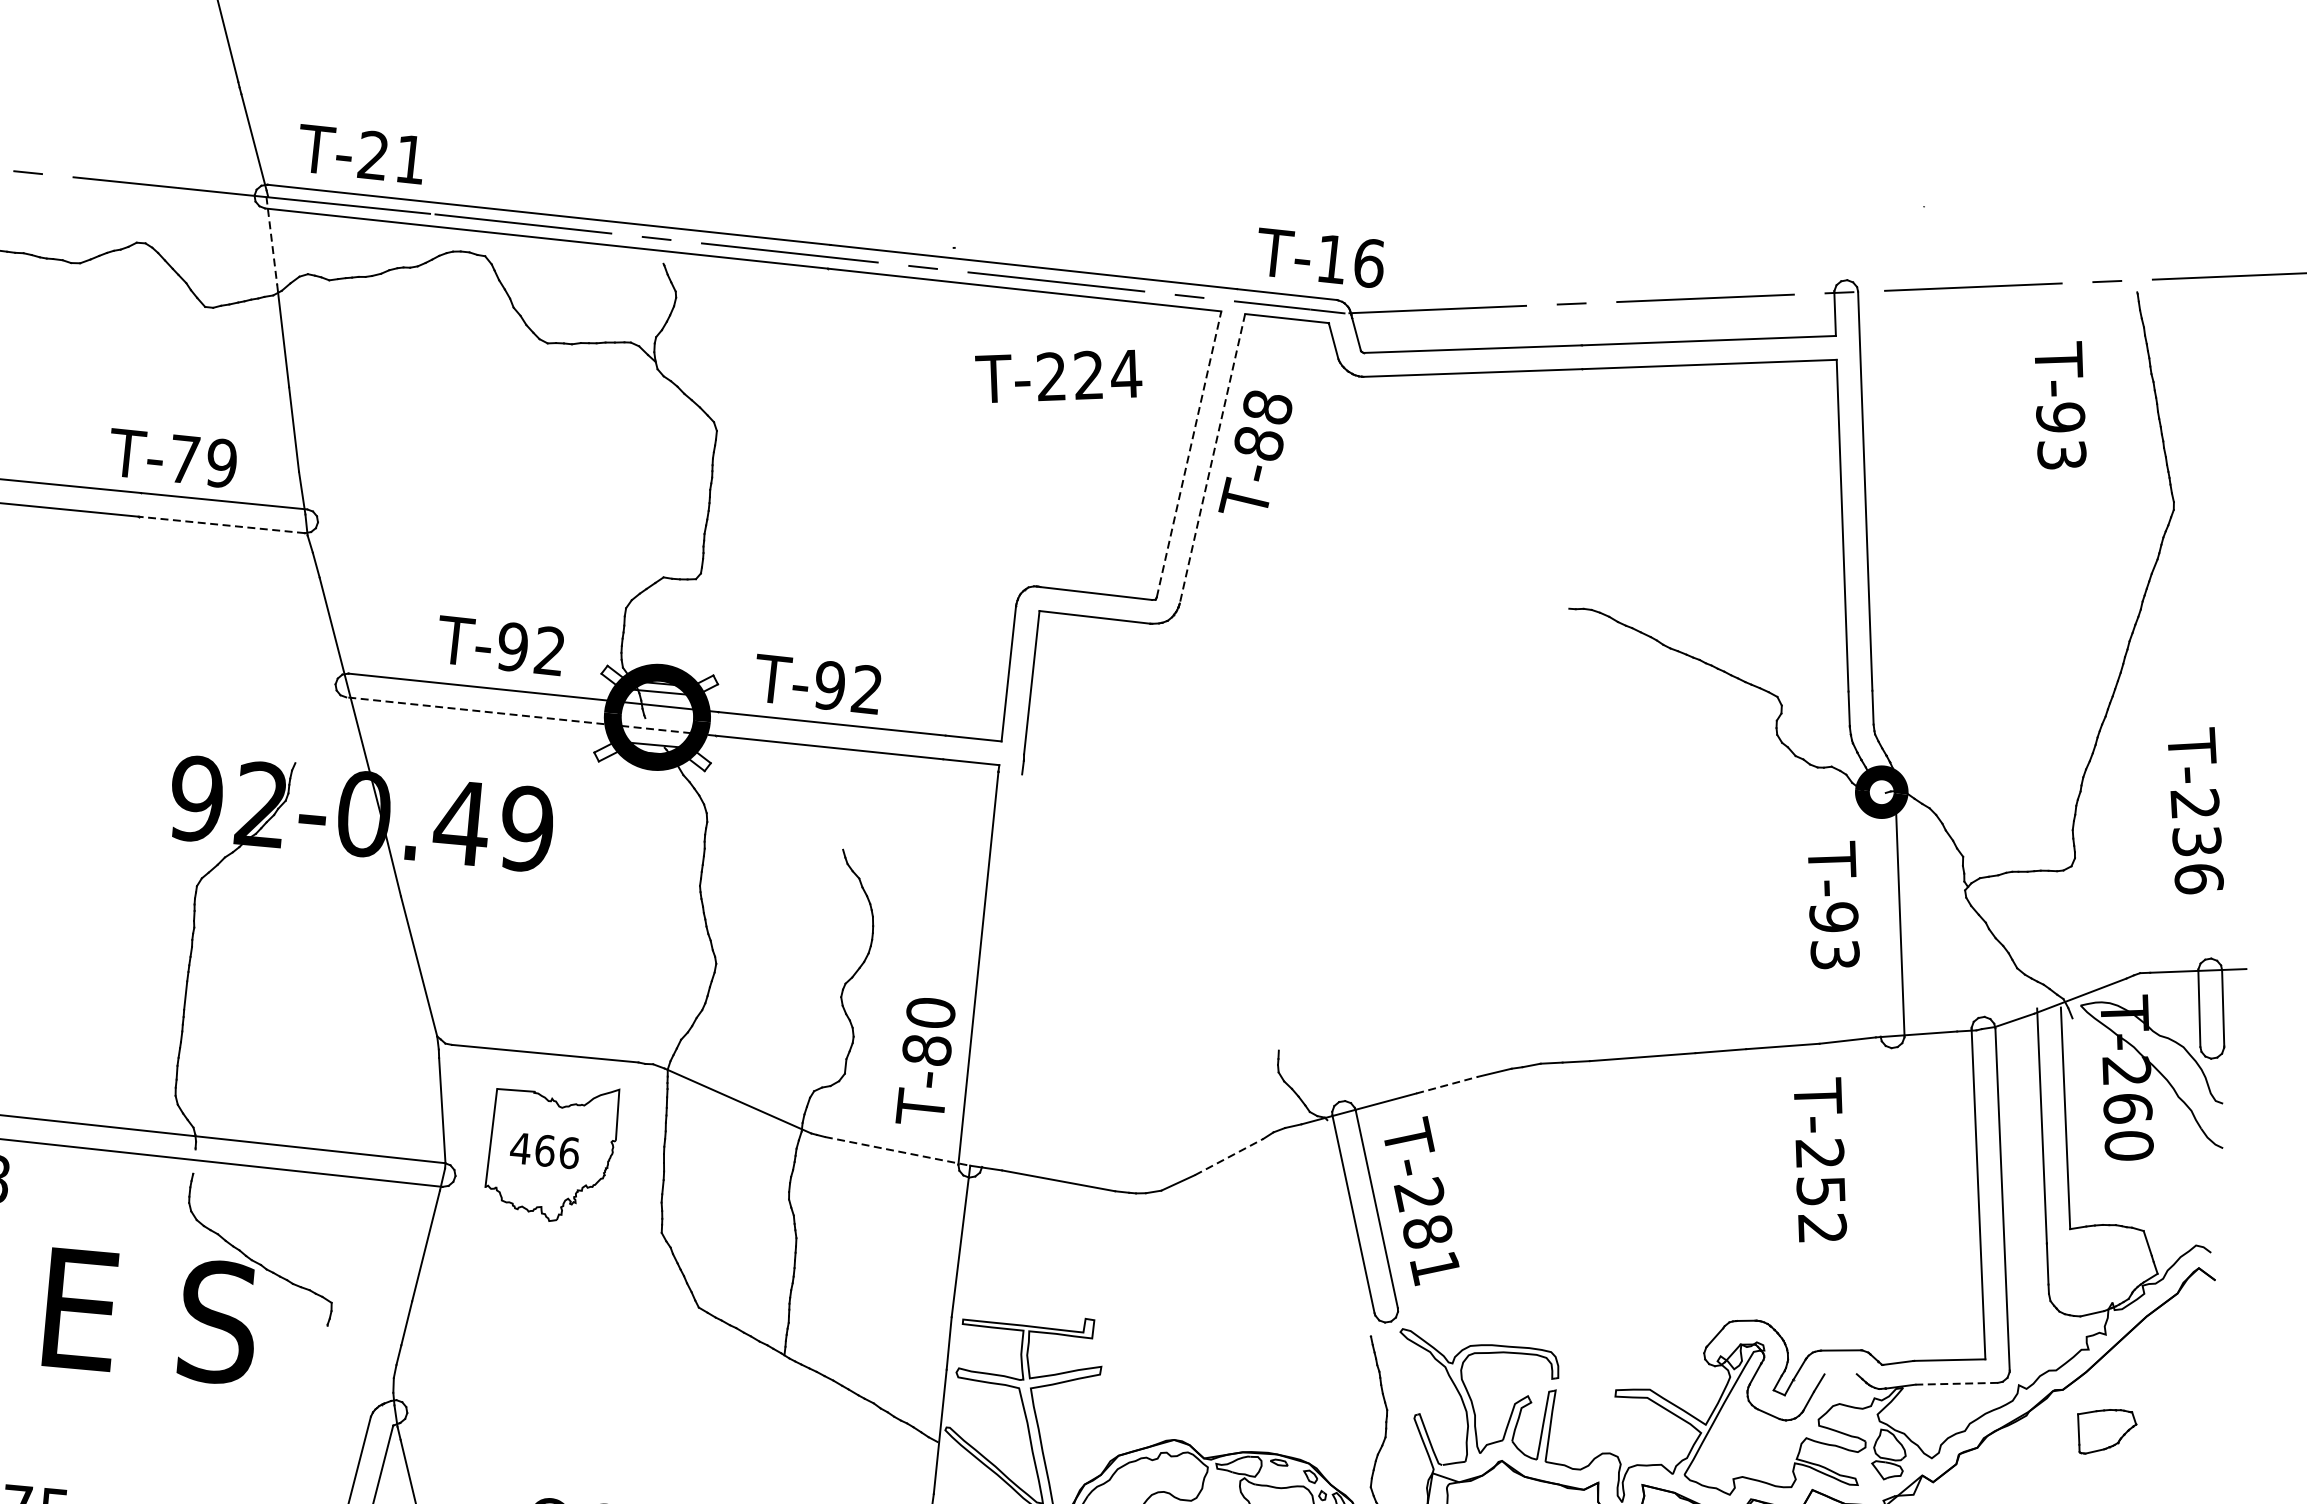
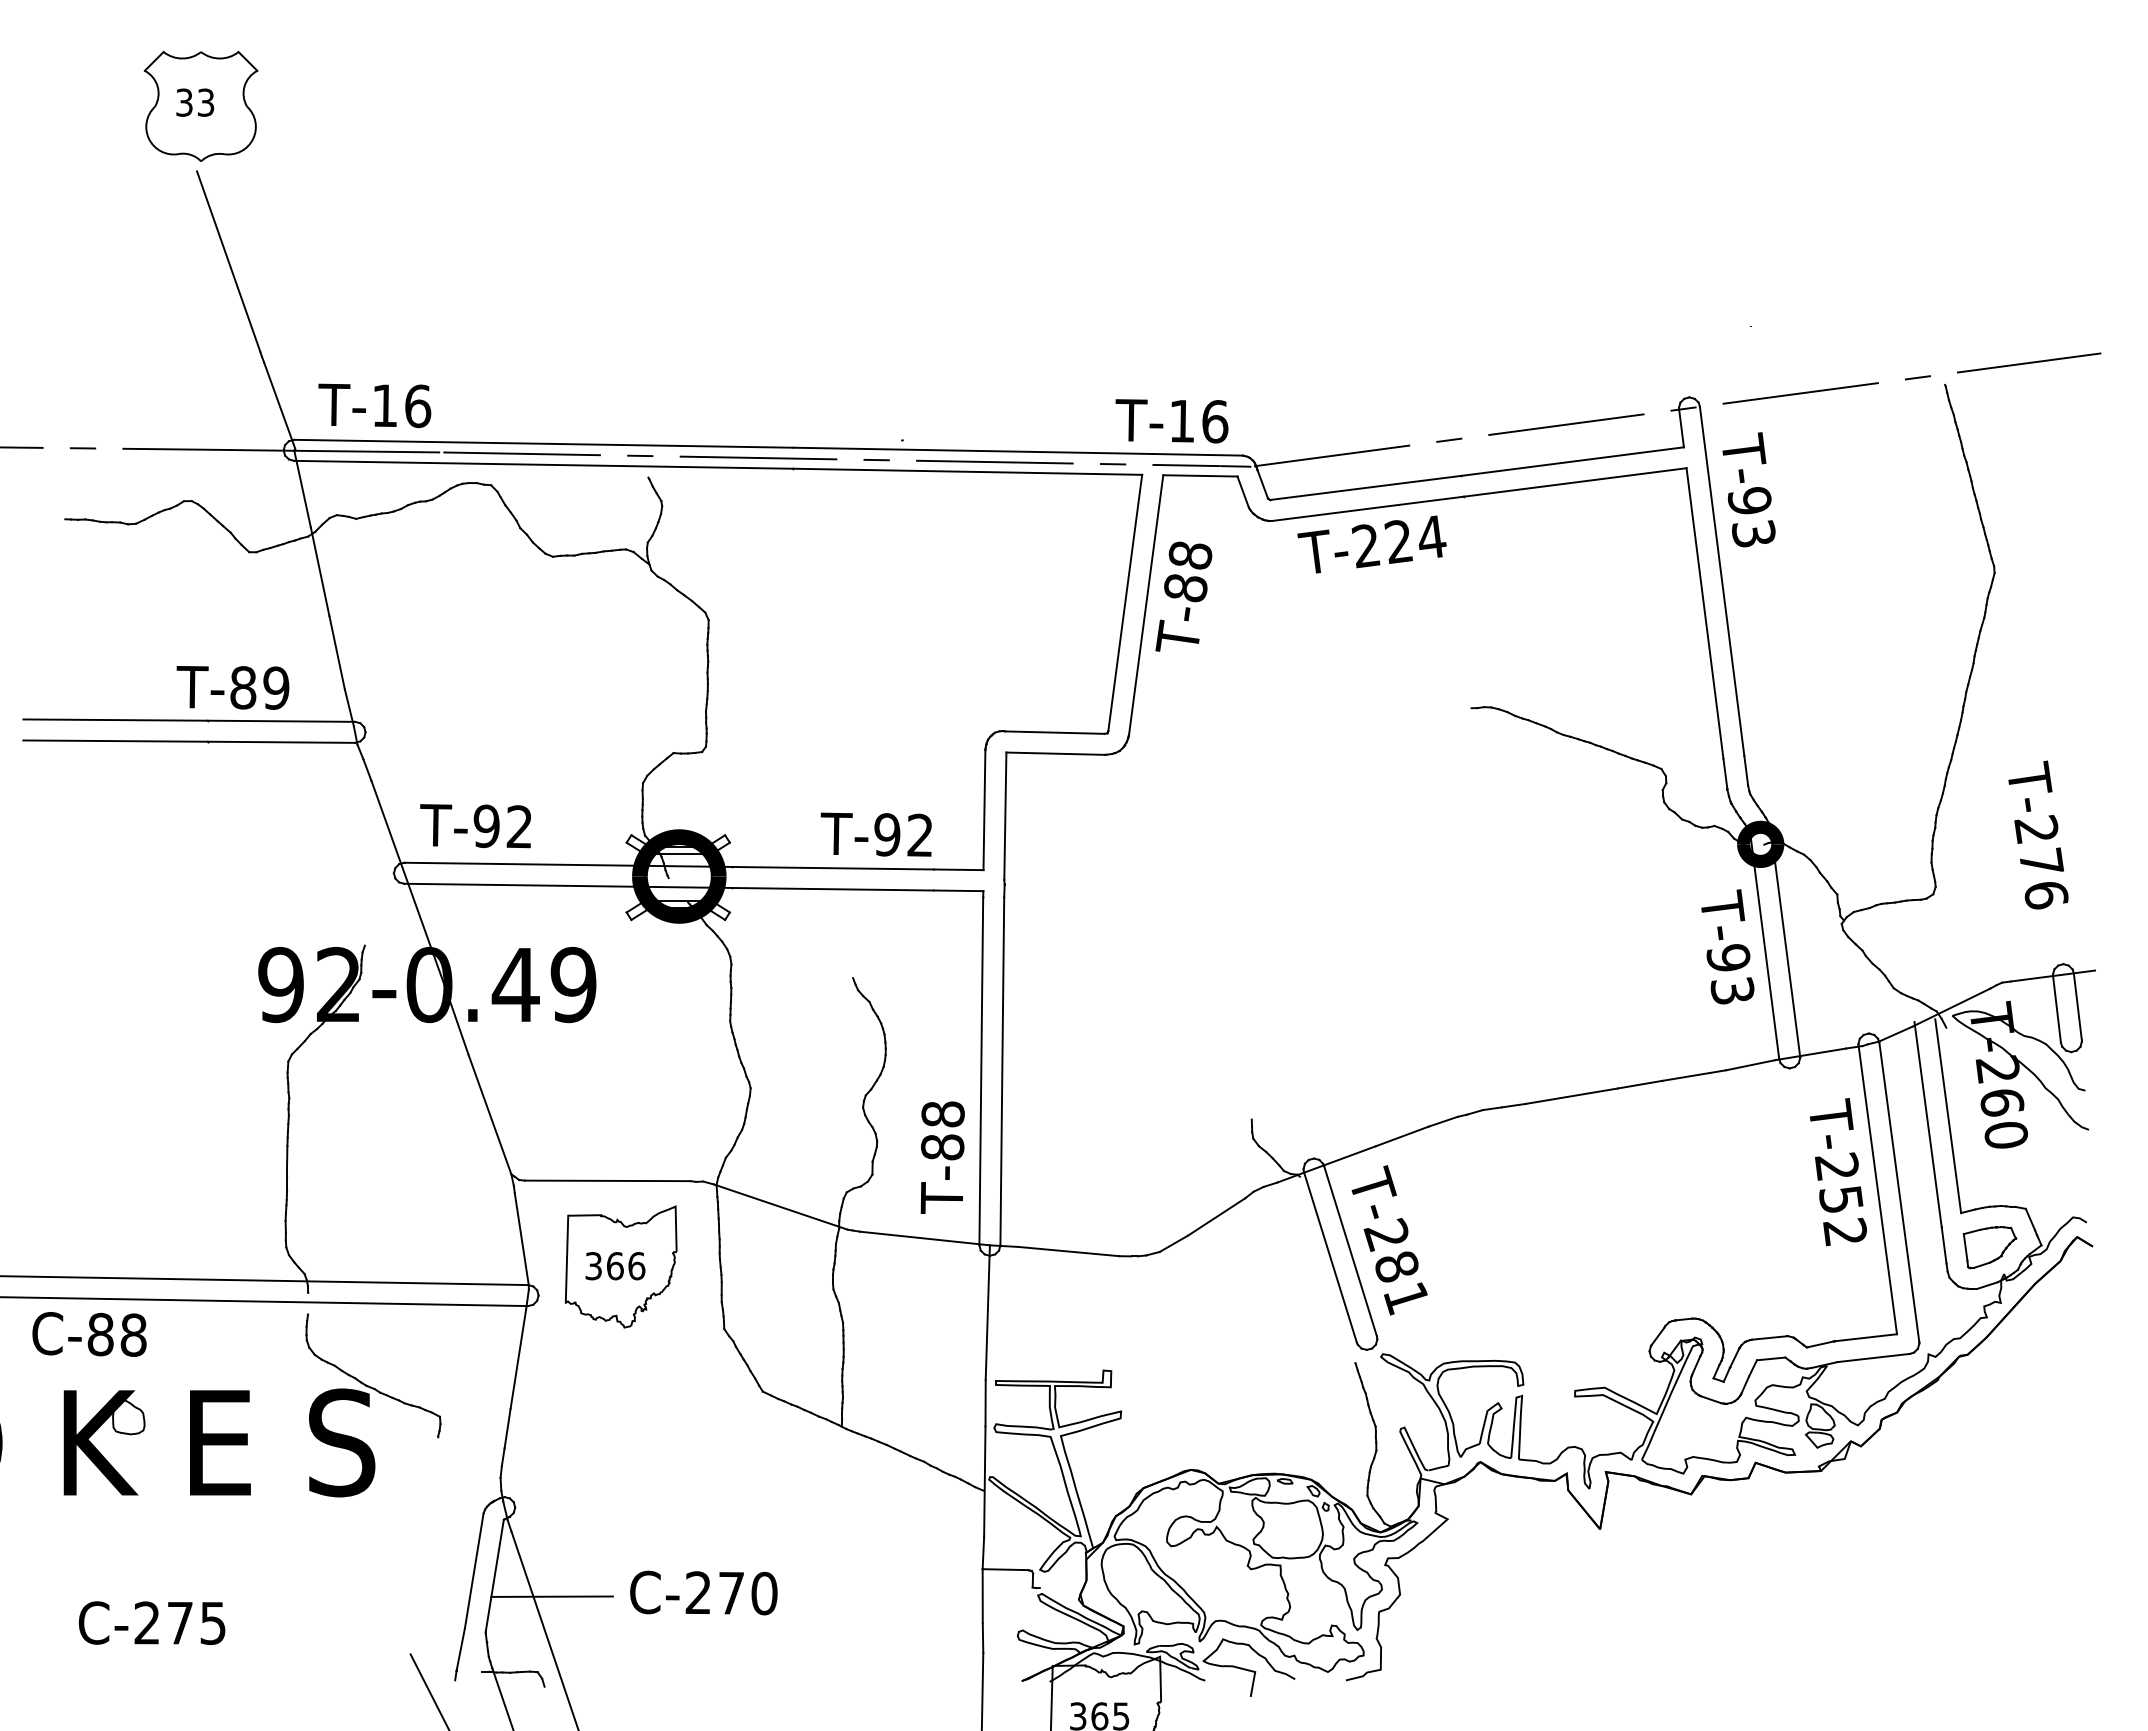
text: (392, 158) -> (401, 406), T-21 -> T-16
line: (271, 241) -> (302, 489), dashed -> solid
text: (1319, 258) -> (1171, 421), moved
text: (1057, 375) -> (1371, 544), moved
text: (2060, 404) -> (1748, 489), moved
line: (1189, 453) -> (1125, 602), dashed -> solid
text: (184, 459) -> (243, 687), T-79 -> T-89
line: (1212, 459) -> (1146, 605), dashed -> solid
line: (222, 525) -> (281, 742), dashed -> solid
text: (500, 646) -> (475, 826), moved
text: (816, 684) -> (875, 834), moved
line: (531, 716) -> (568, 885), dashed -> solid
text: (2197, 840) -> (2041, 861), T-236 -> T-276
line: (1875, 907) -> (1764, 946), added
line: (1002, 970) -> (1002, 1071), added
text: (930, 1013) -> (942, 1114), T-80 -> T-88
line: (1447, 1085) -> (1402, 1136), dashed -> solid
text: (520, 1148) -> (593, 1266), 466 -> 366
line: (898, 1151) -> (925, 1238), dashed -> solid
line: (1229, 1156) -> (1216, 1216), dashed -> solid
text: (1820, 1160) -> (1838, 1172), moved
line: (1840, 1373) -> (1770, 1358), added
line: (1956, 1384) -> (1873, 1358), dashed -> solid
part: (2105, 1432) -> (1989, 1247), moved

